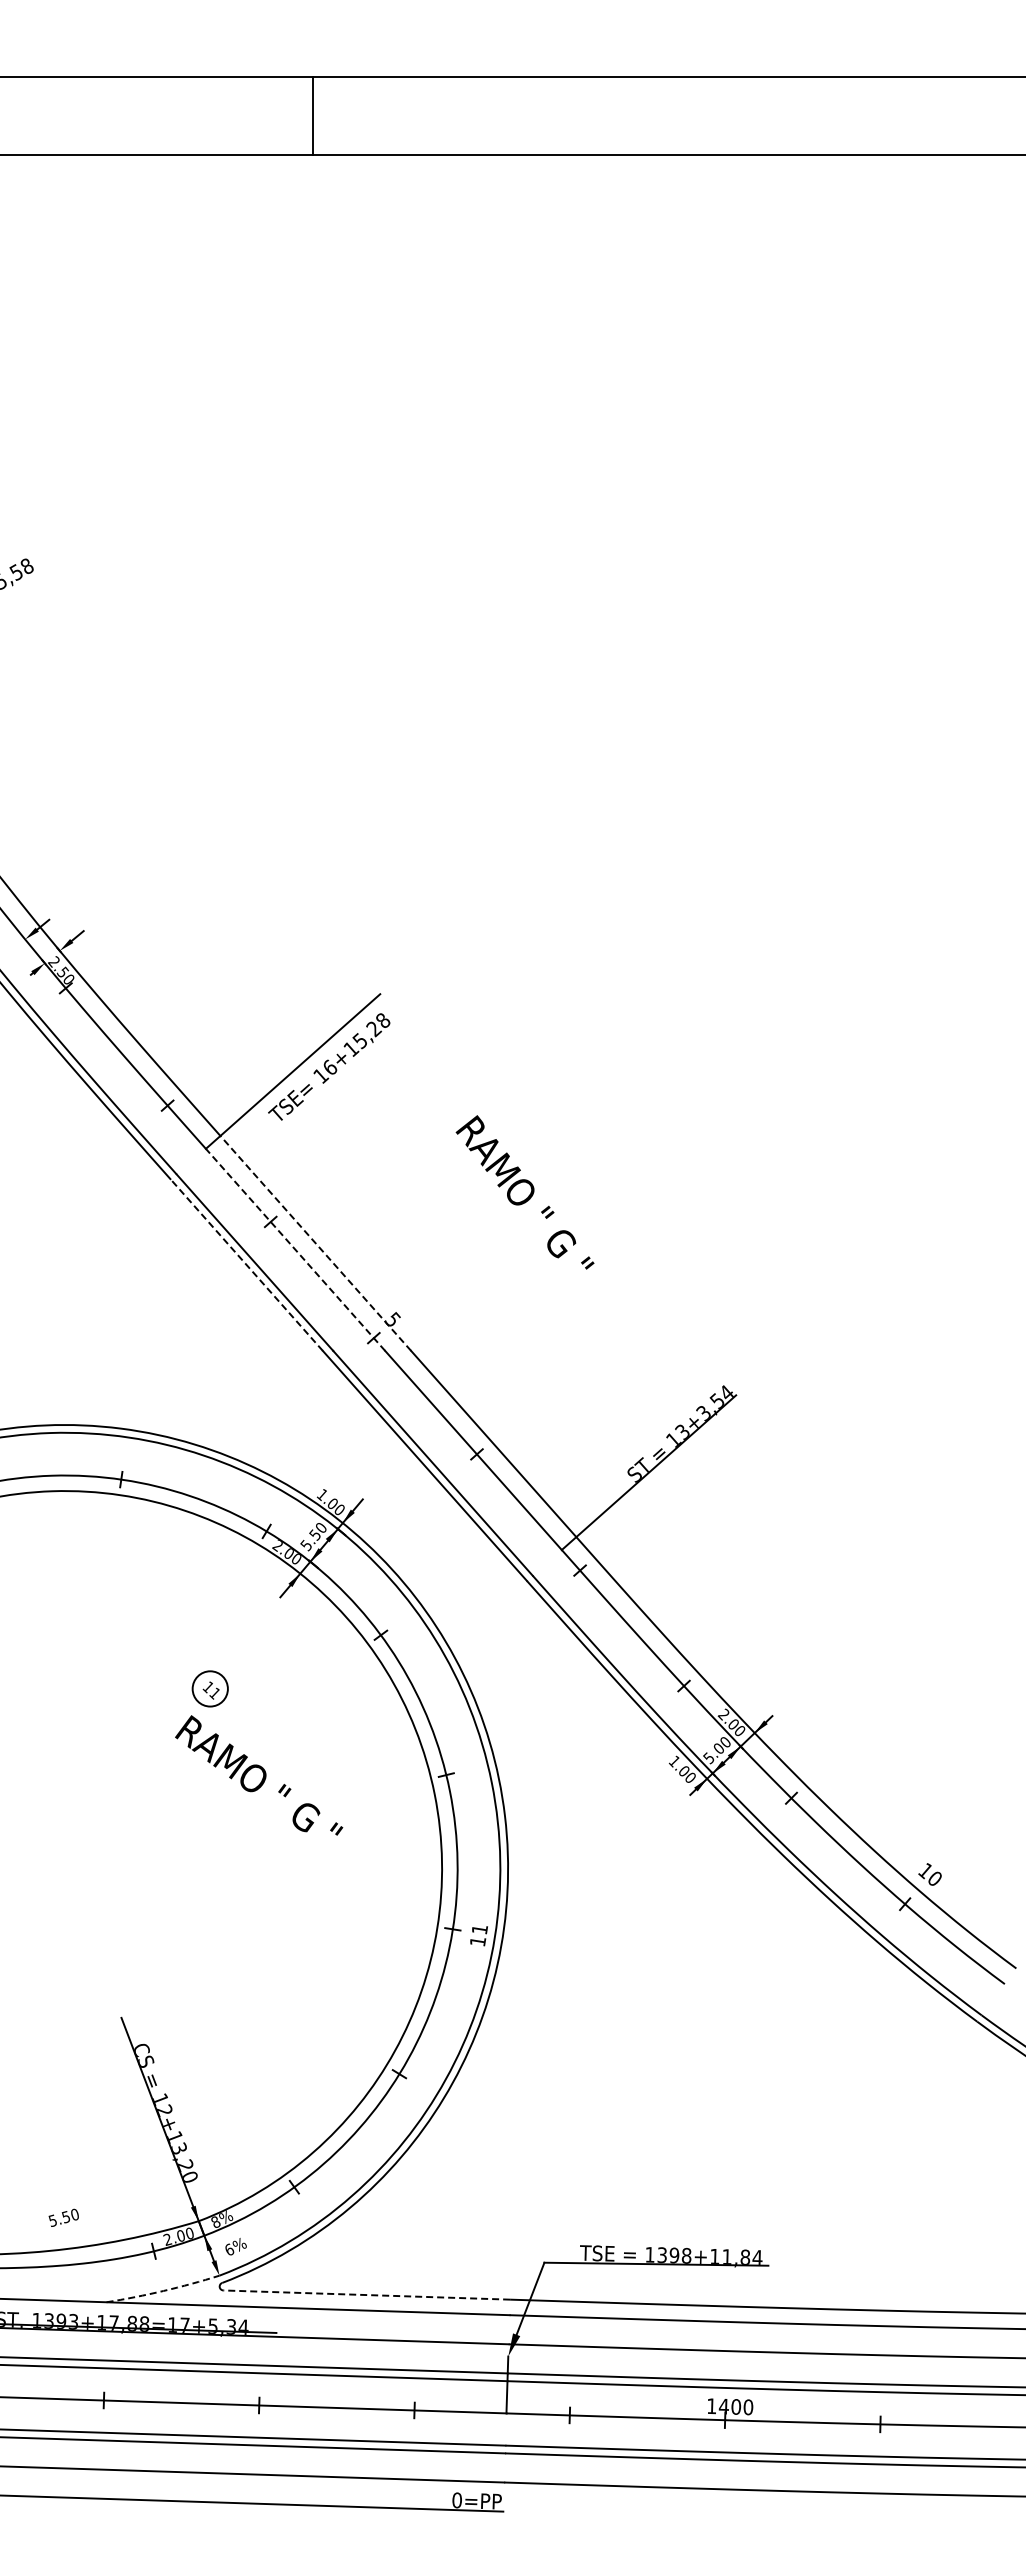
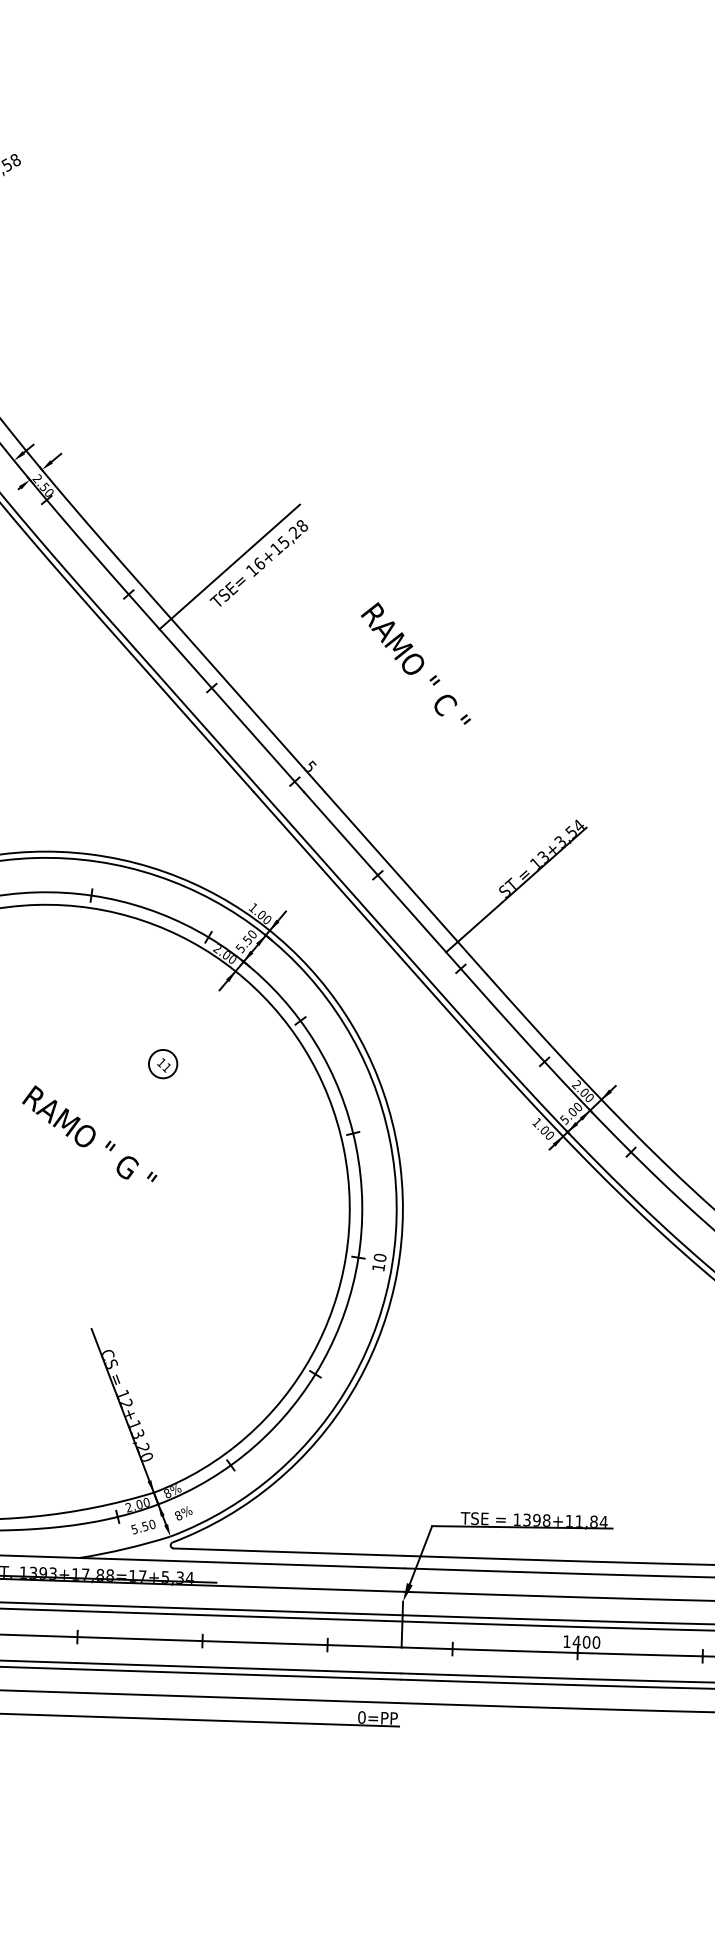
line: (315, 1243) -> (247, 705), dashed -> solid
line: (295, 1249) -> (231, 710), dashed -> solid
text: (573, 1253) -> (455, 713), RAMO " G " -> RAMO " C "
line: (246, 1264) -> (192, 722), dashed -> solid
text: (259, 1775) -> (90, 1133), moved
text: (479, 1929) -> (379, 1257), 11 -> 10
text: (63, 2217) -> (143, 1526), moved
text: (229, 2249) -> (178, 1515), 6% -> 8%
arc: (163, 2290) -> (125, 1548), dashed -> solid
line: (366, 2295) -> (288, 1552), dashed -> solid

